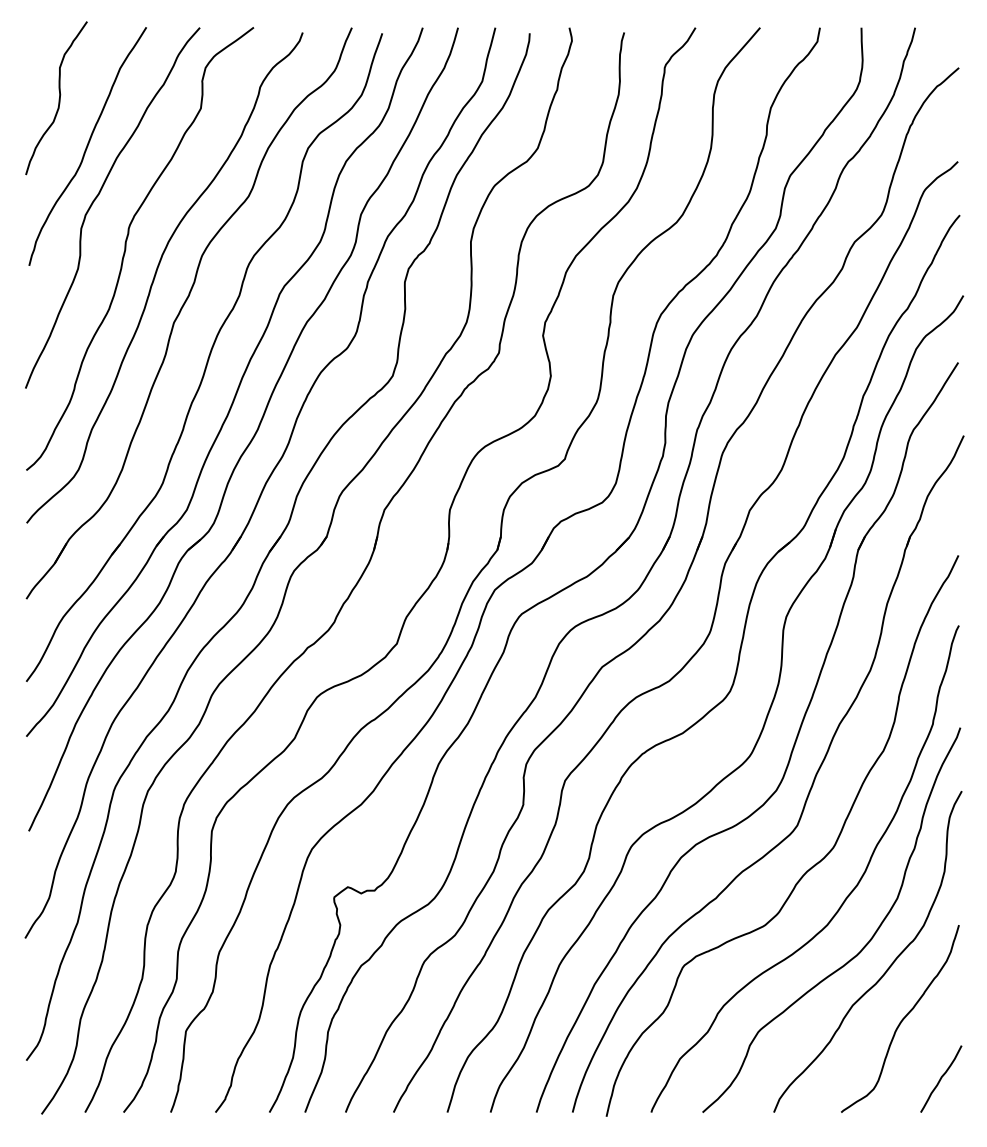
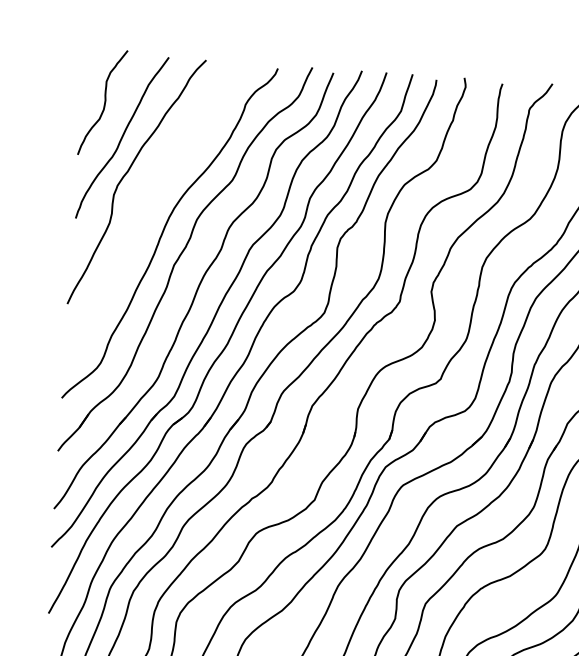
curve: (126, 248) -> (144, 210), removed

